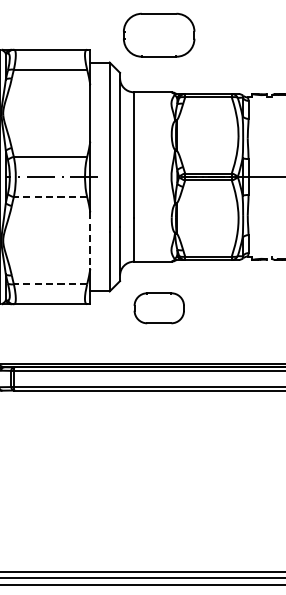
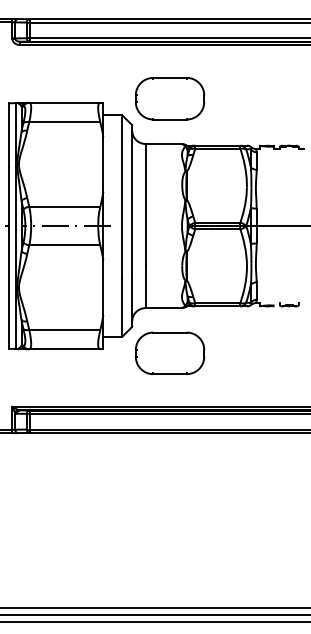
part: (159, 35) -> (170, 98), moved
line: (50, 197) -> (64, 245), dashed -> solid
line: (90, 241) -> (103, 288), dashed -> solid
line: (50, 283) -> (64, 329), dashed -> solid
part: (159, 307) -> (170, 352), size x1.43

